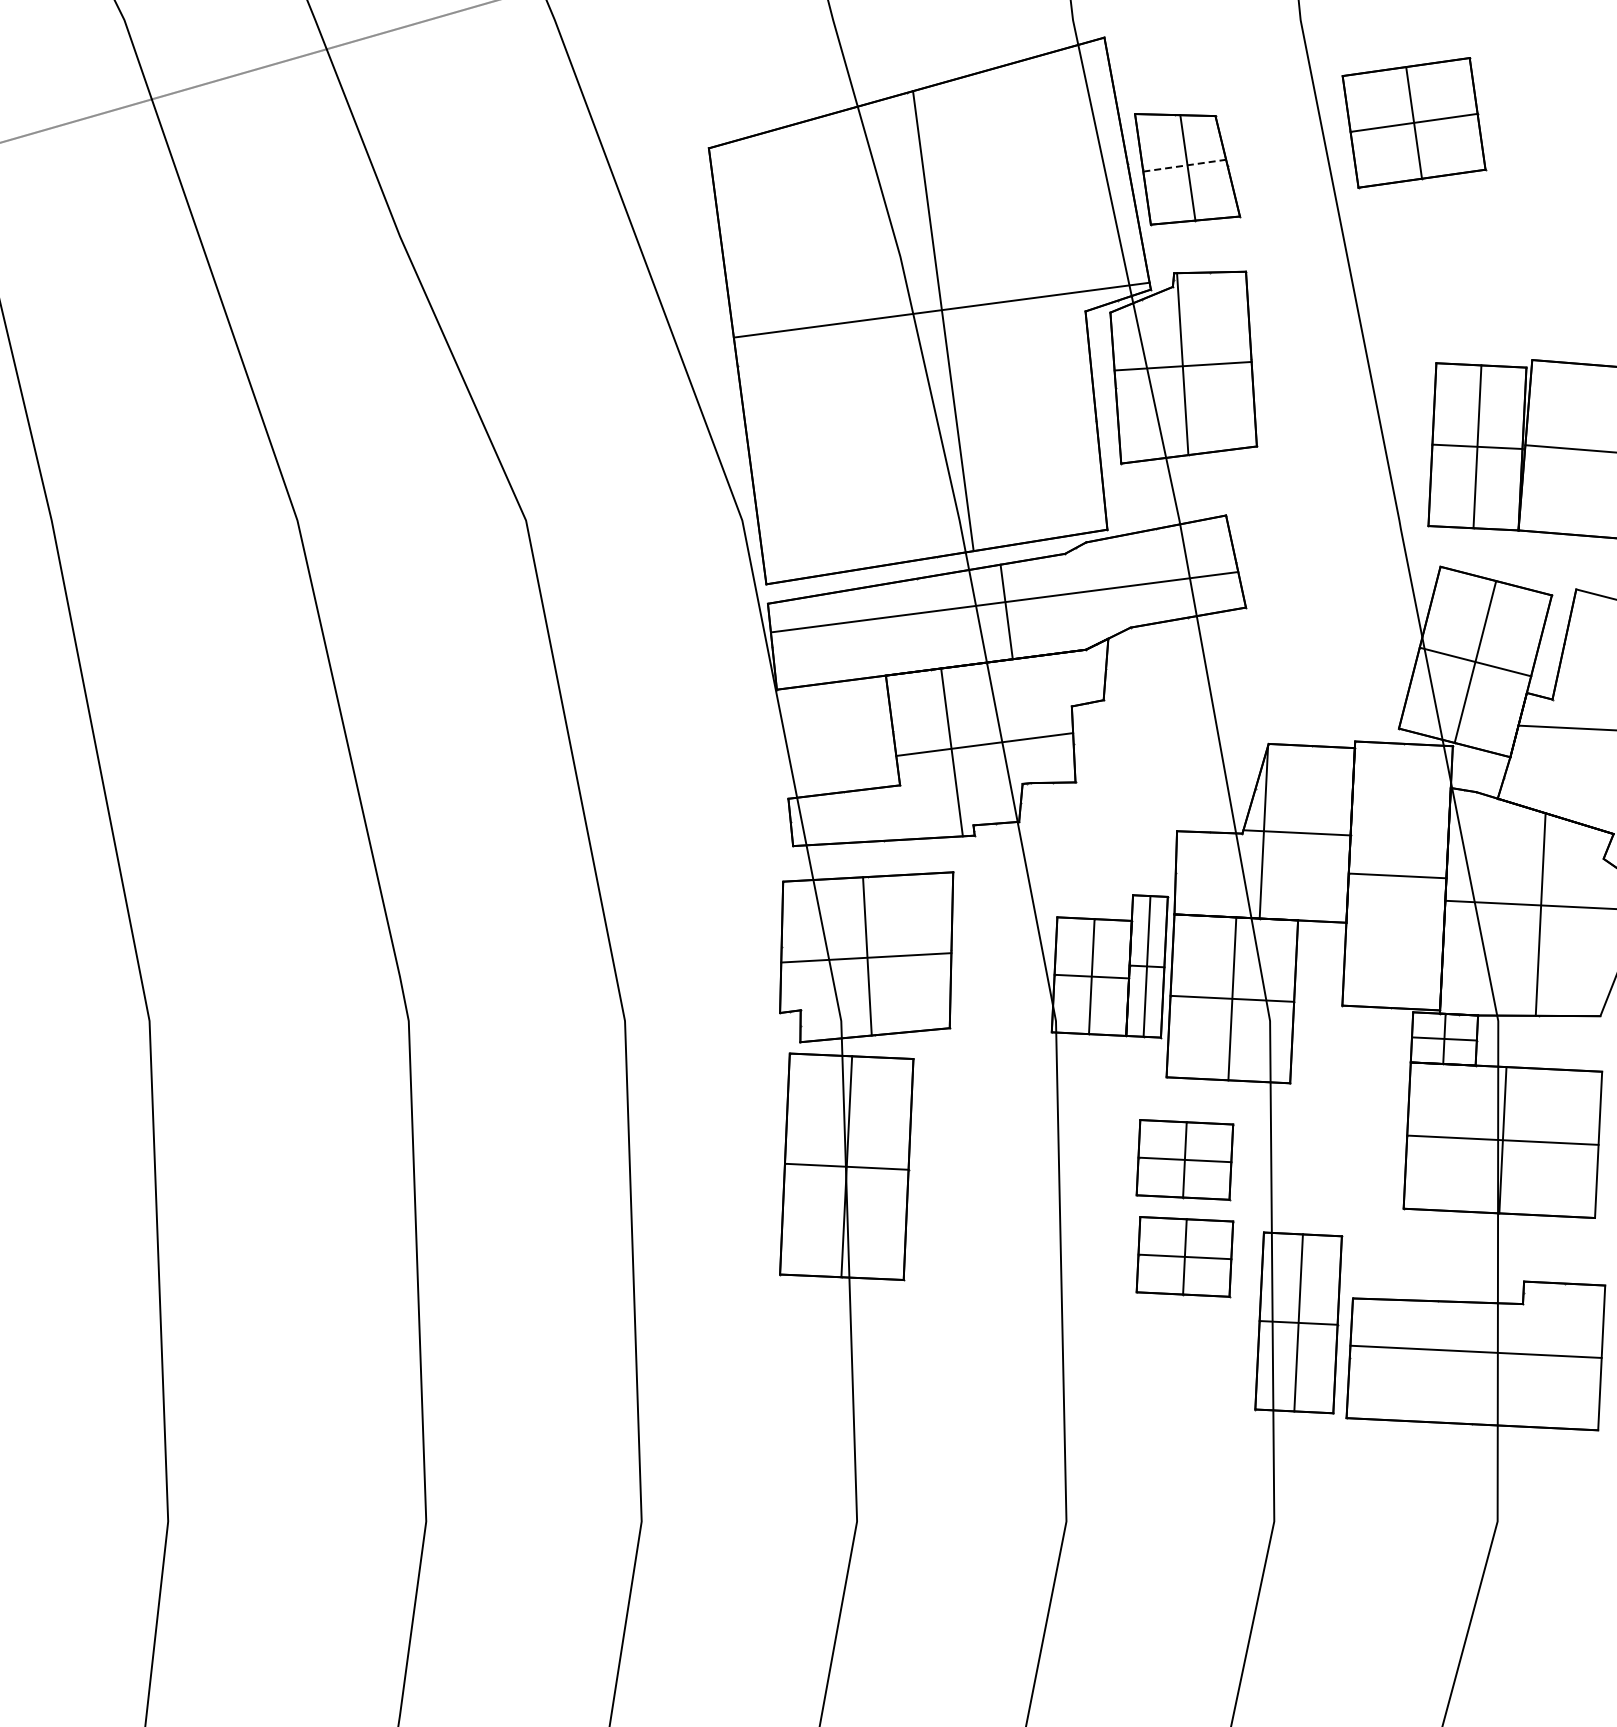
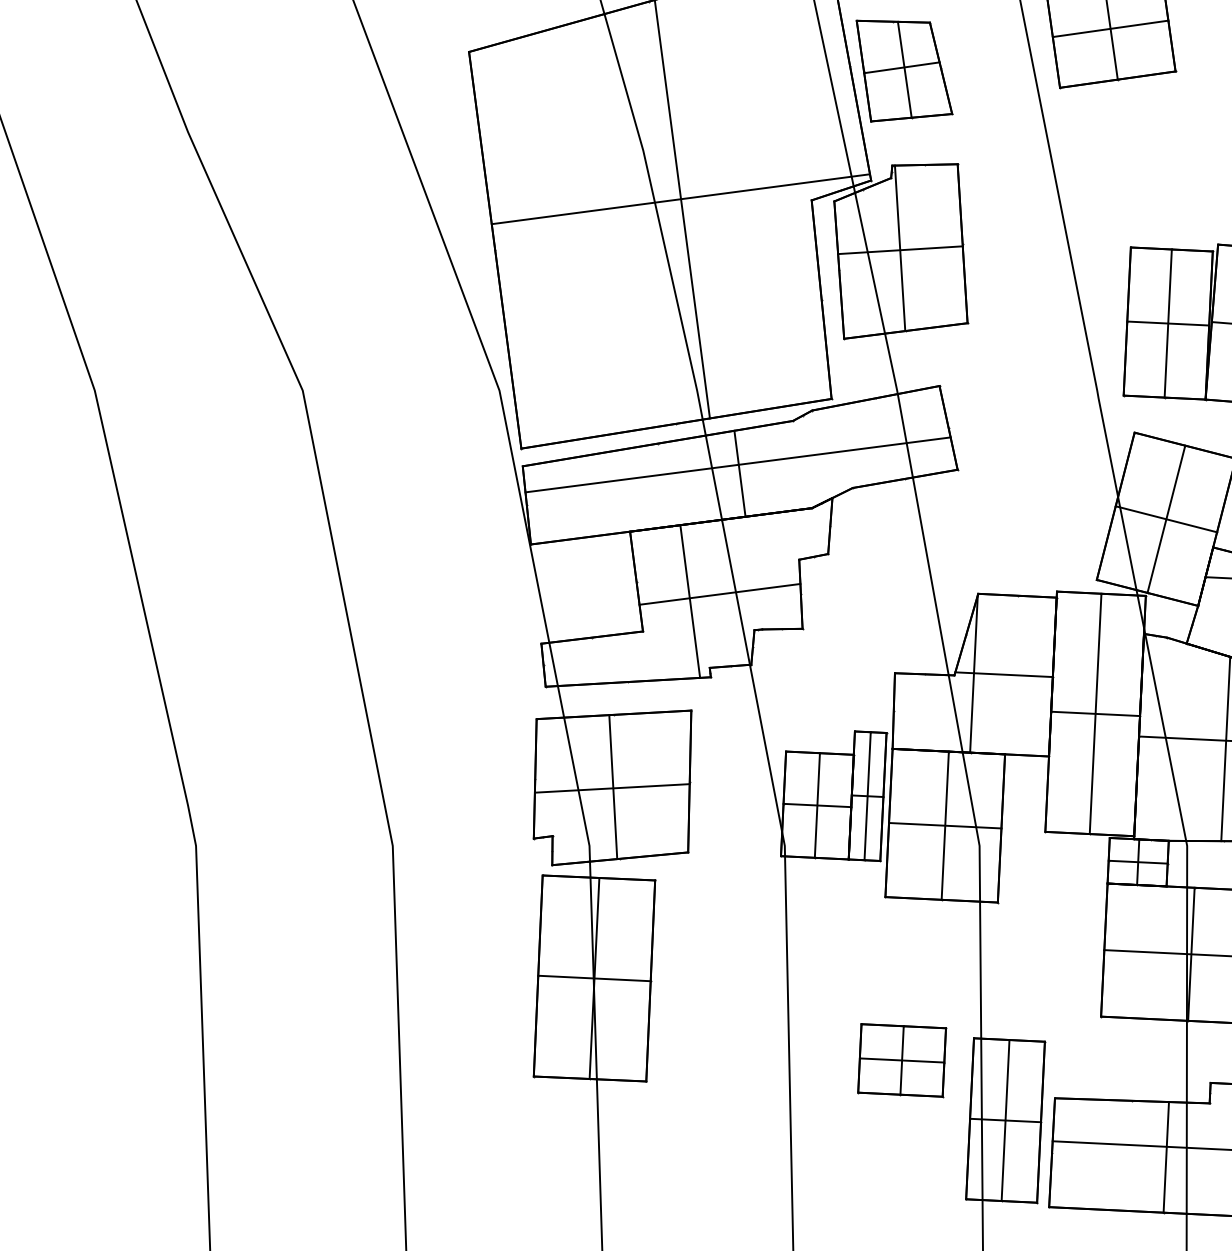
line: (1184, 165) -> (901, 67), dashed -> solid
line: (1397, 875) -> (1095, 713), added
part: (1184, 1160) -> (901, 972), removed
line: (1475, 1363) -> (1166, 1157), added

